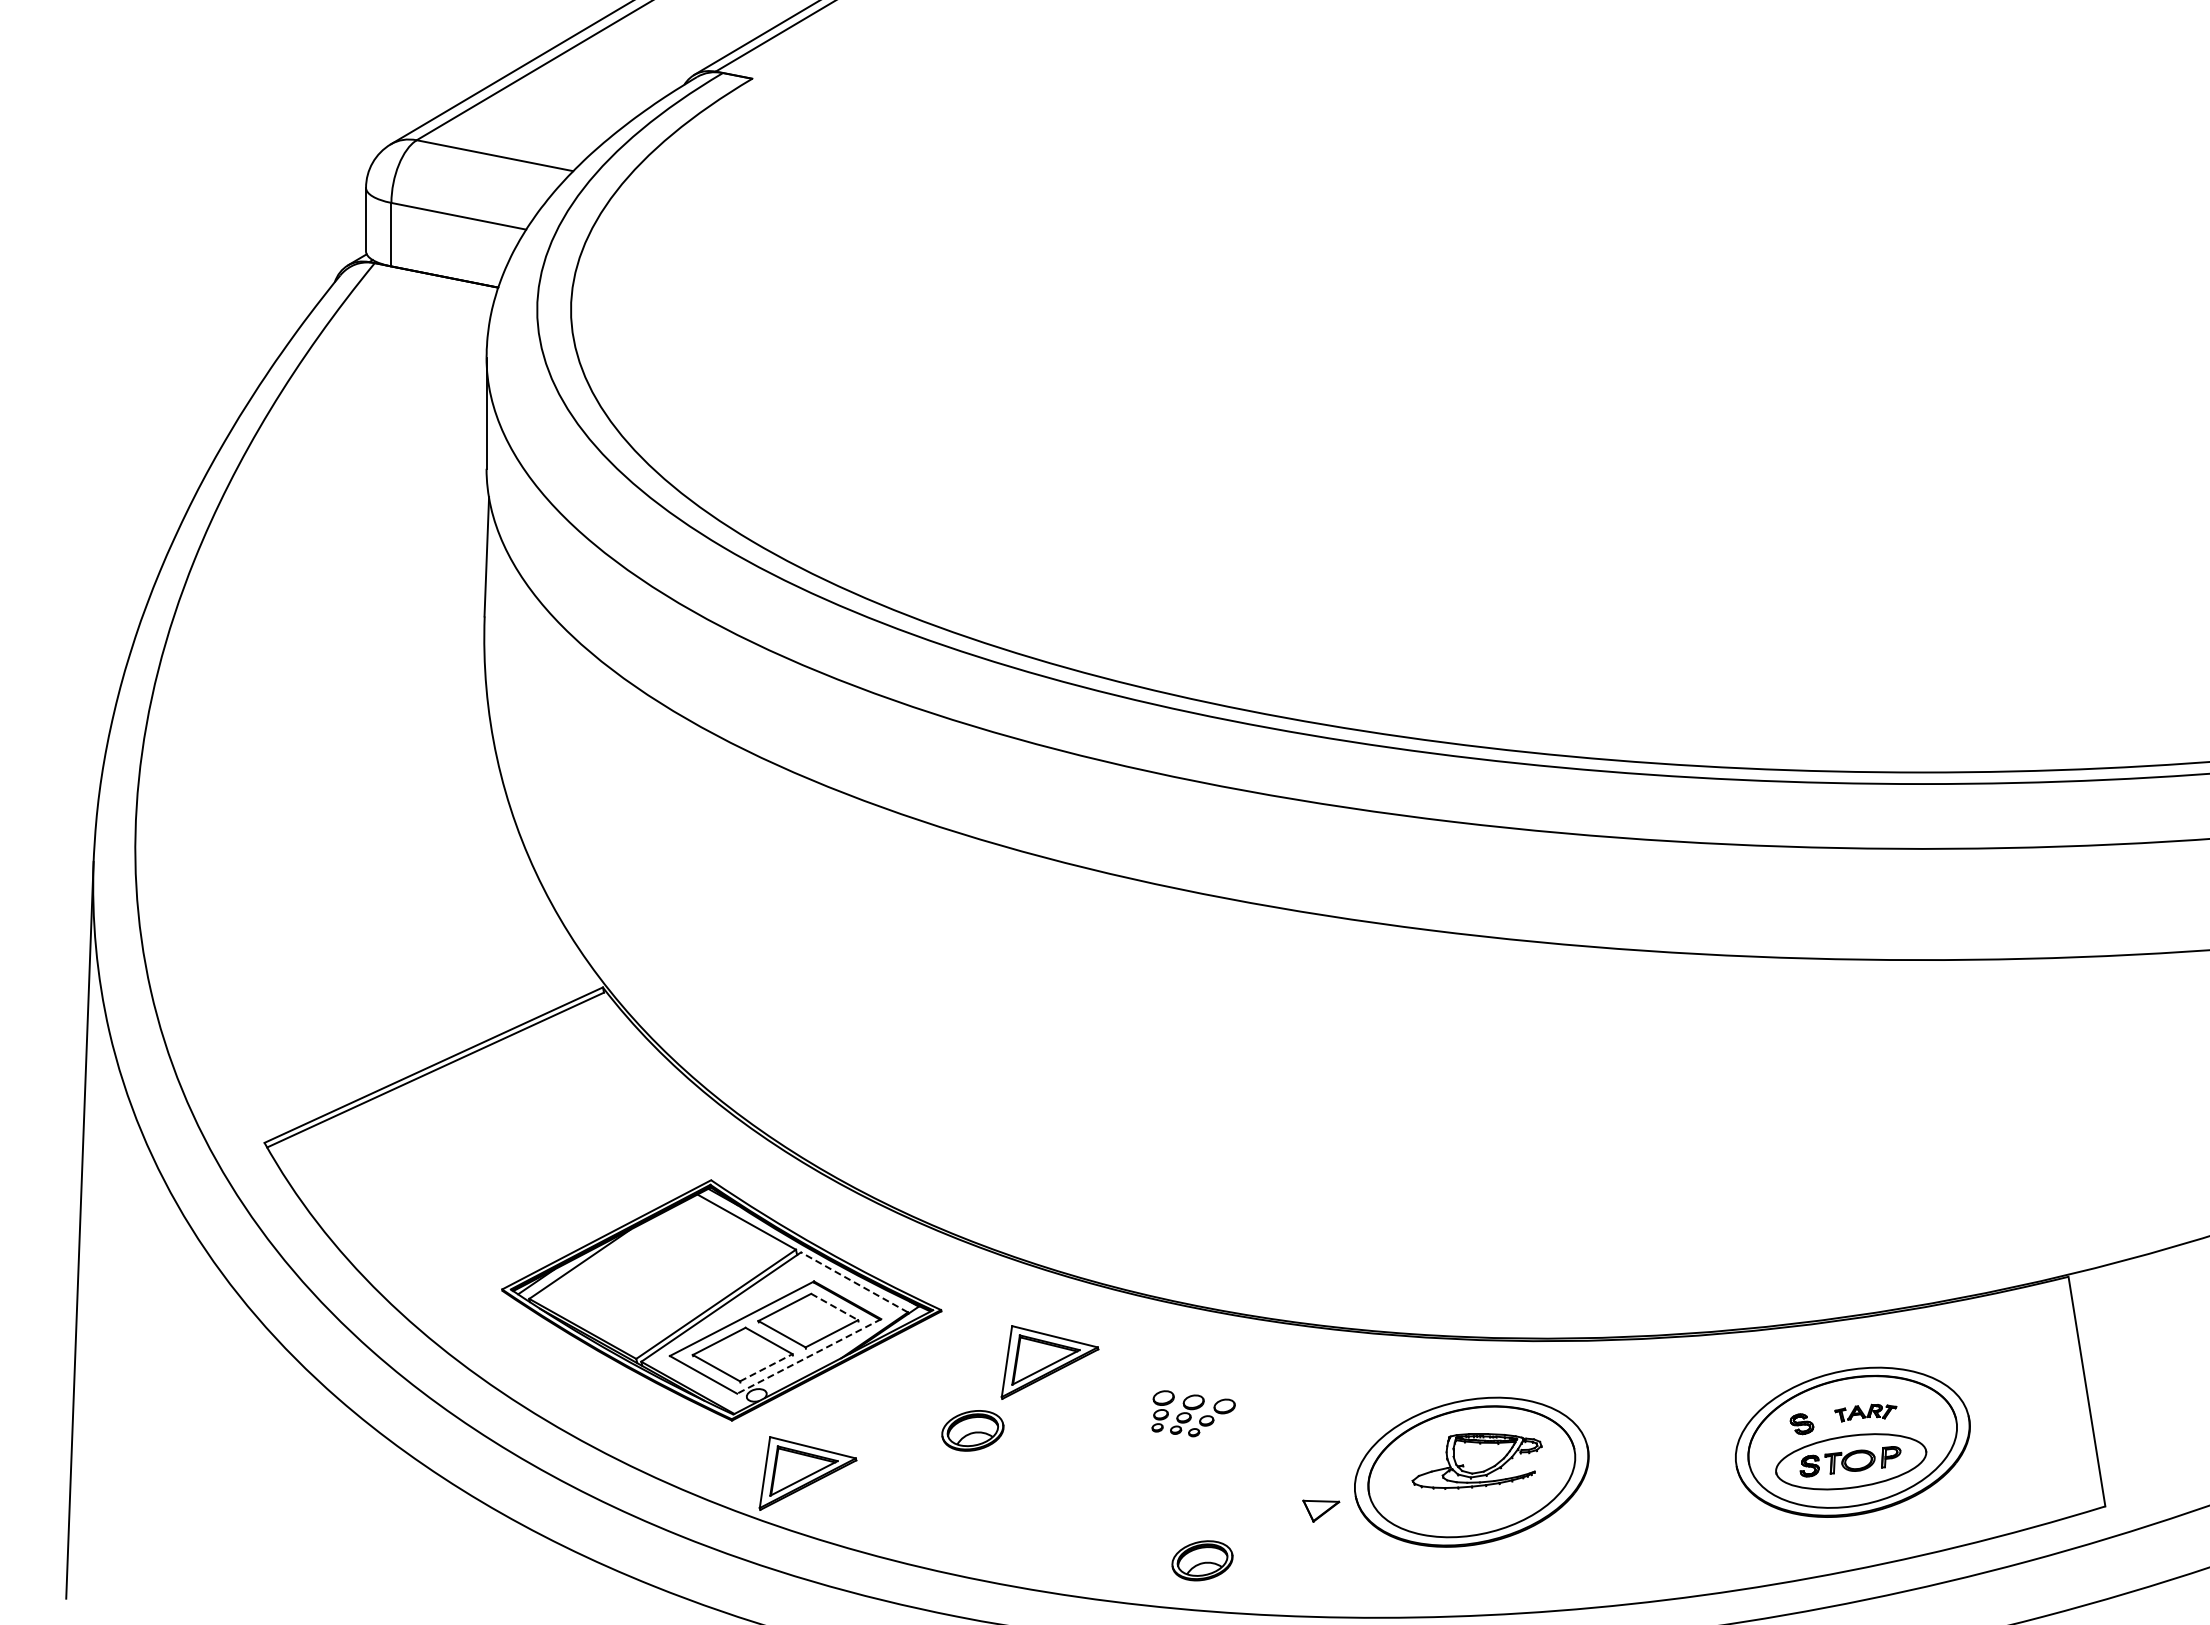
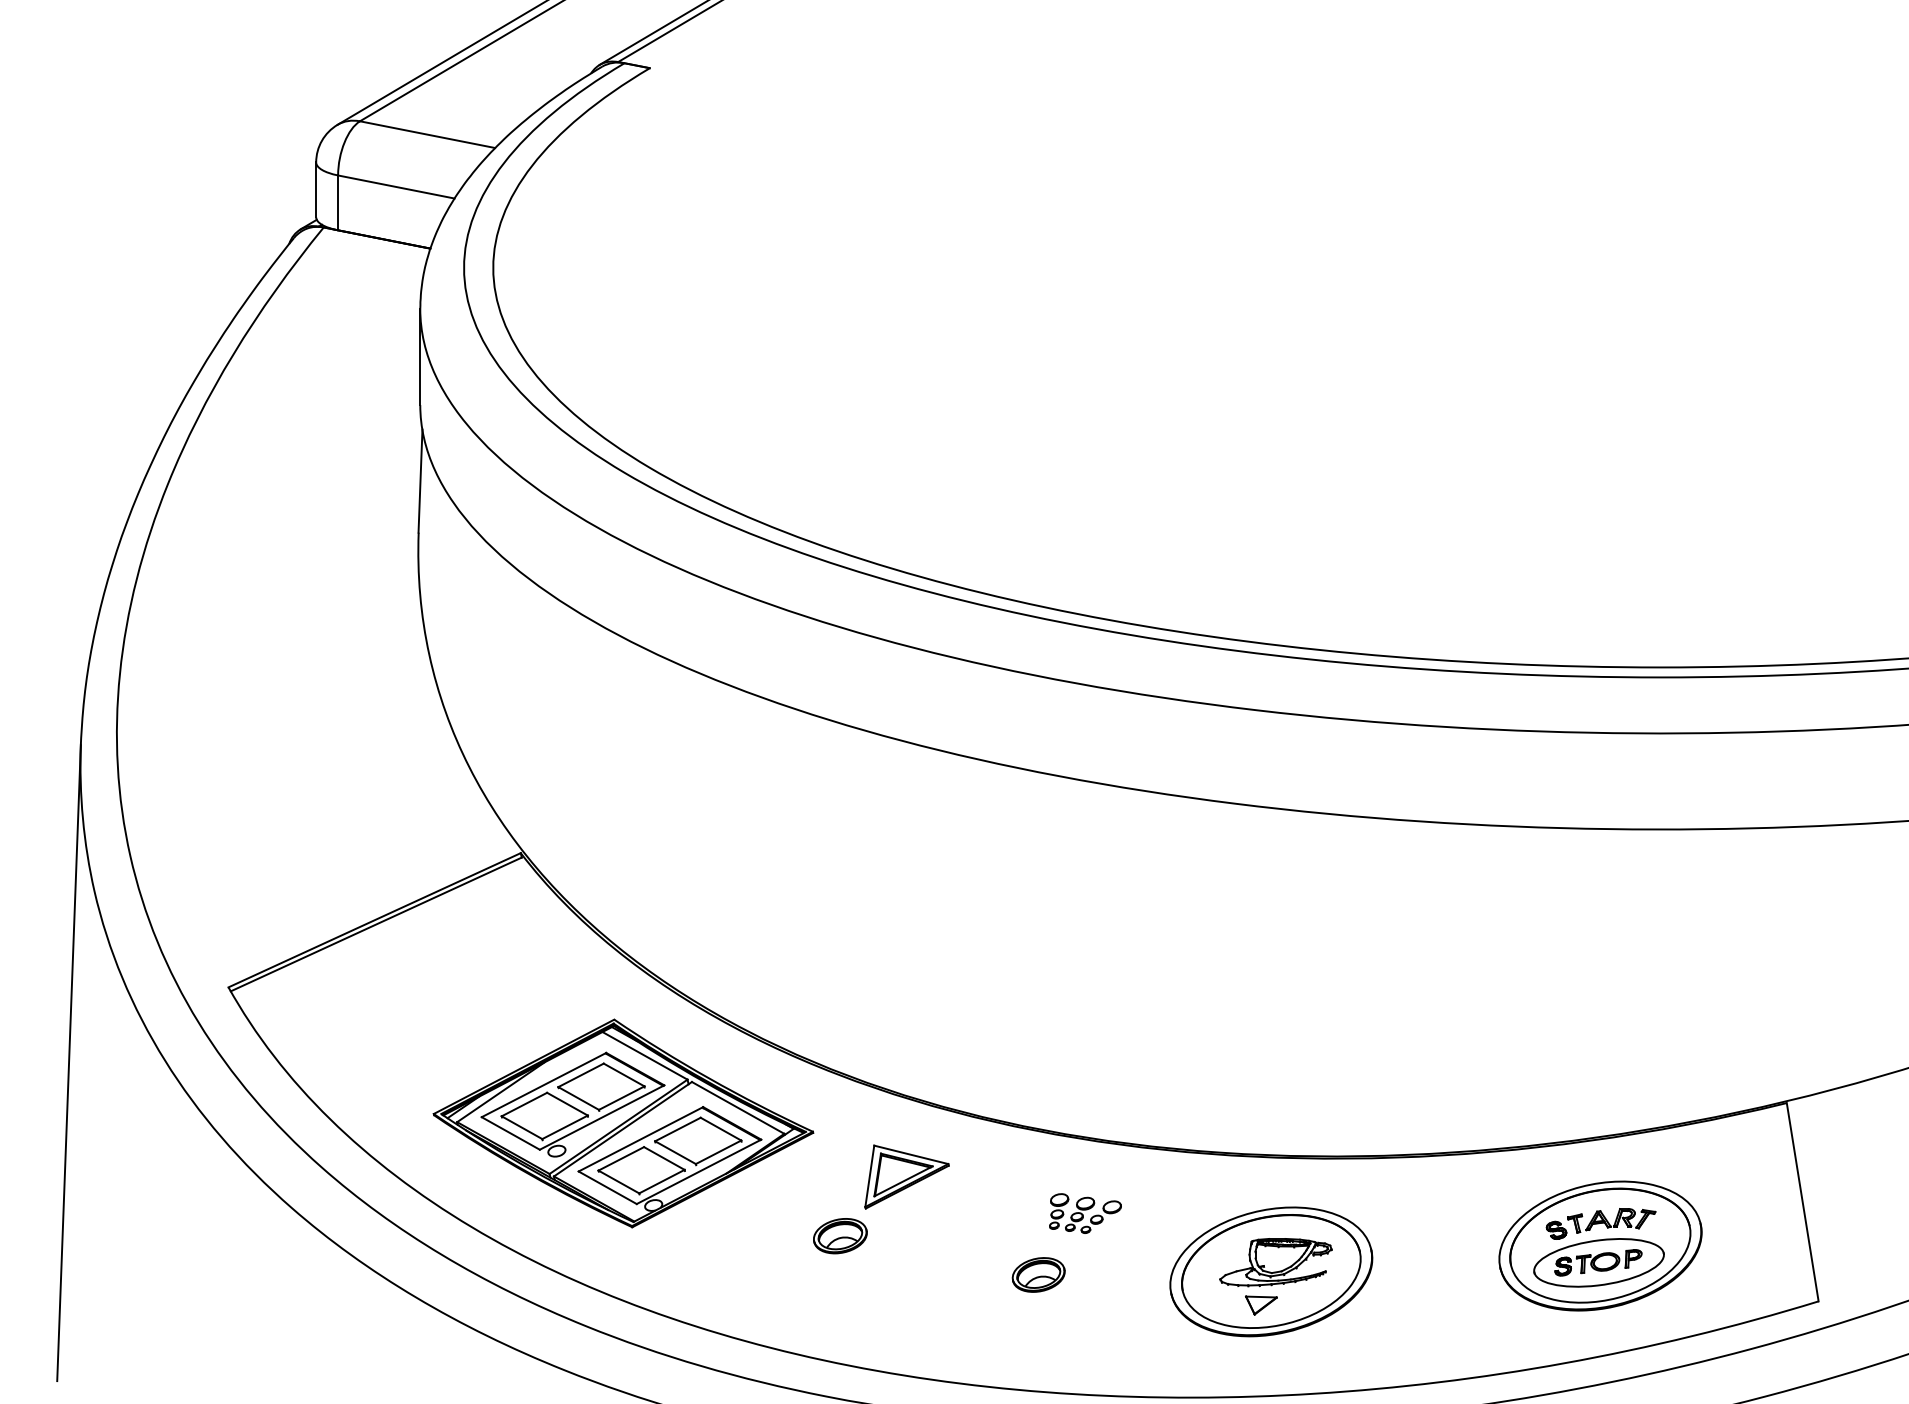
part: (663, 1278) -> (573, 1104), added
line: (854, 1282) -> (738, 1107), dashed -> solid
line: (834, 1307) -> (720, 1129), dashed -> solid
line: (808, 1356) -> (698, 1171), dashed -> solid
line: (766, 1367) -> (662, 1181), dashed -> solid
part: (1865, 1412) -> (1611, 1220), size x1.67
part: (1193, 1413) -> (1085, 1213), moved
part: (807, 1473) -> (697, 1272), removed
part: (1321, 1510) -> (1261, 1304), moved
part: (1202, 1560) -> (1038, 1274), moved

